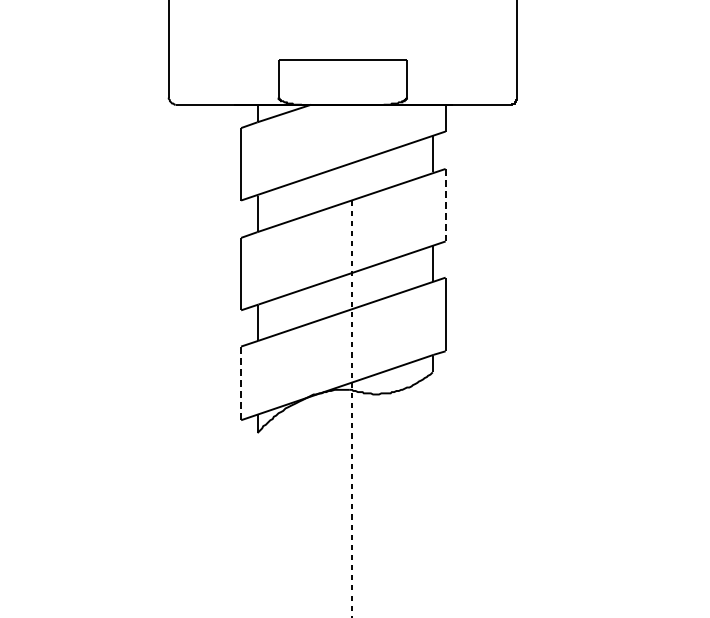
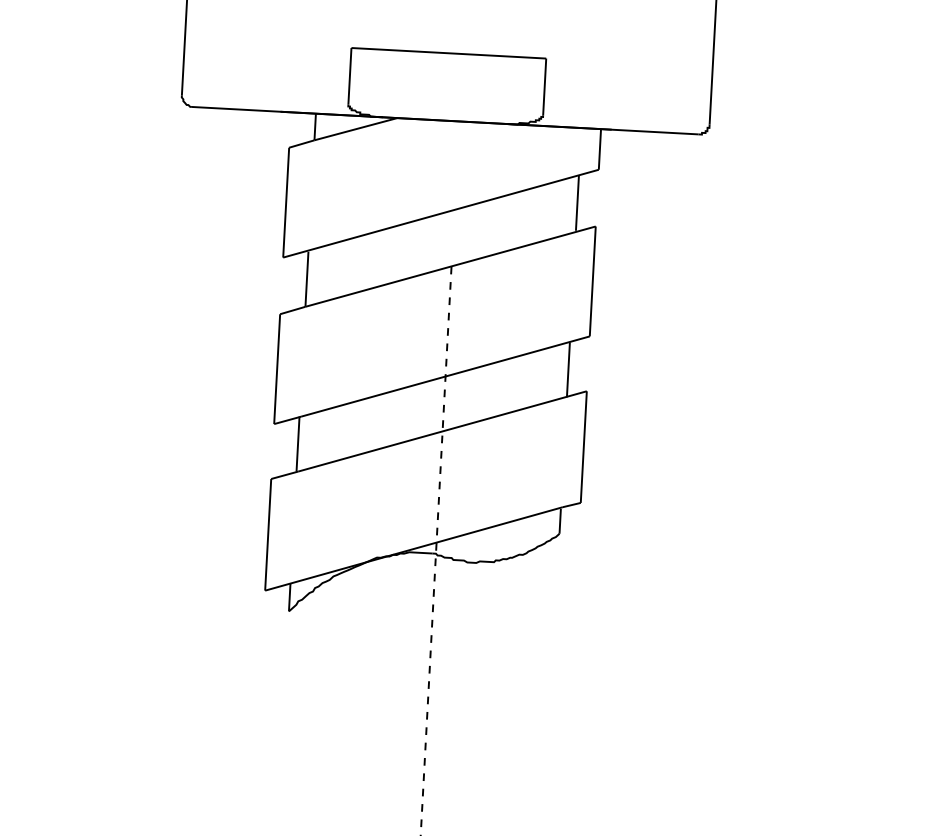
line: (445, 205) -> (592, 281), dashed -> solid
line: (241, 383) -> (268, 534), dashed -> solid

